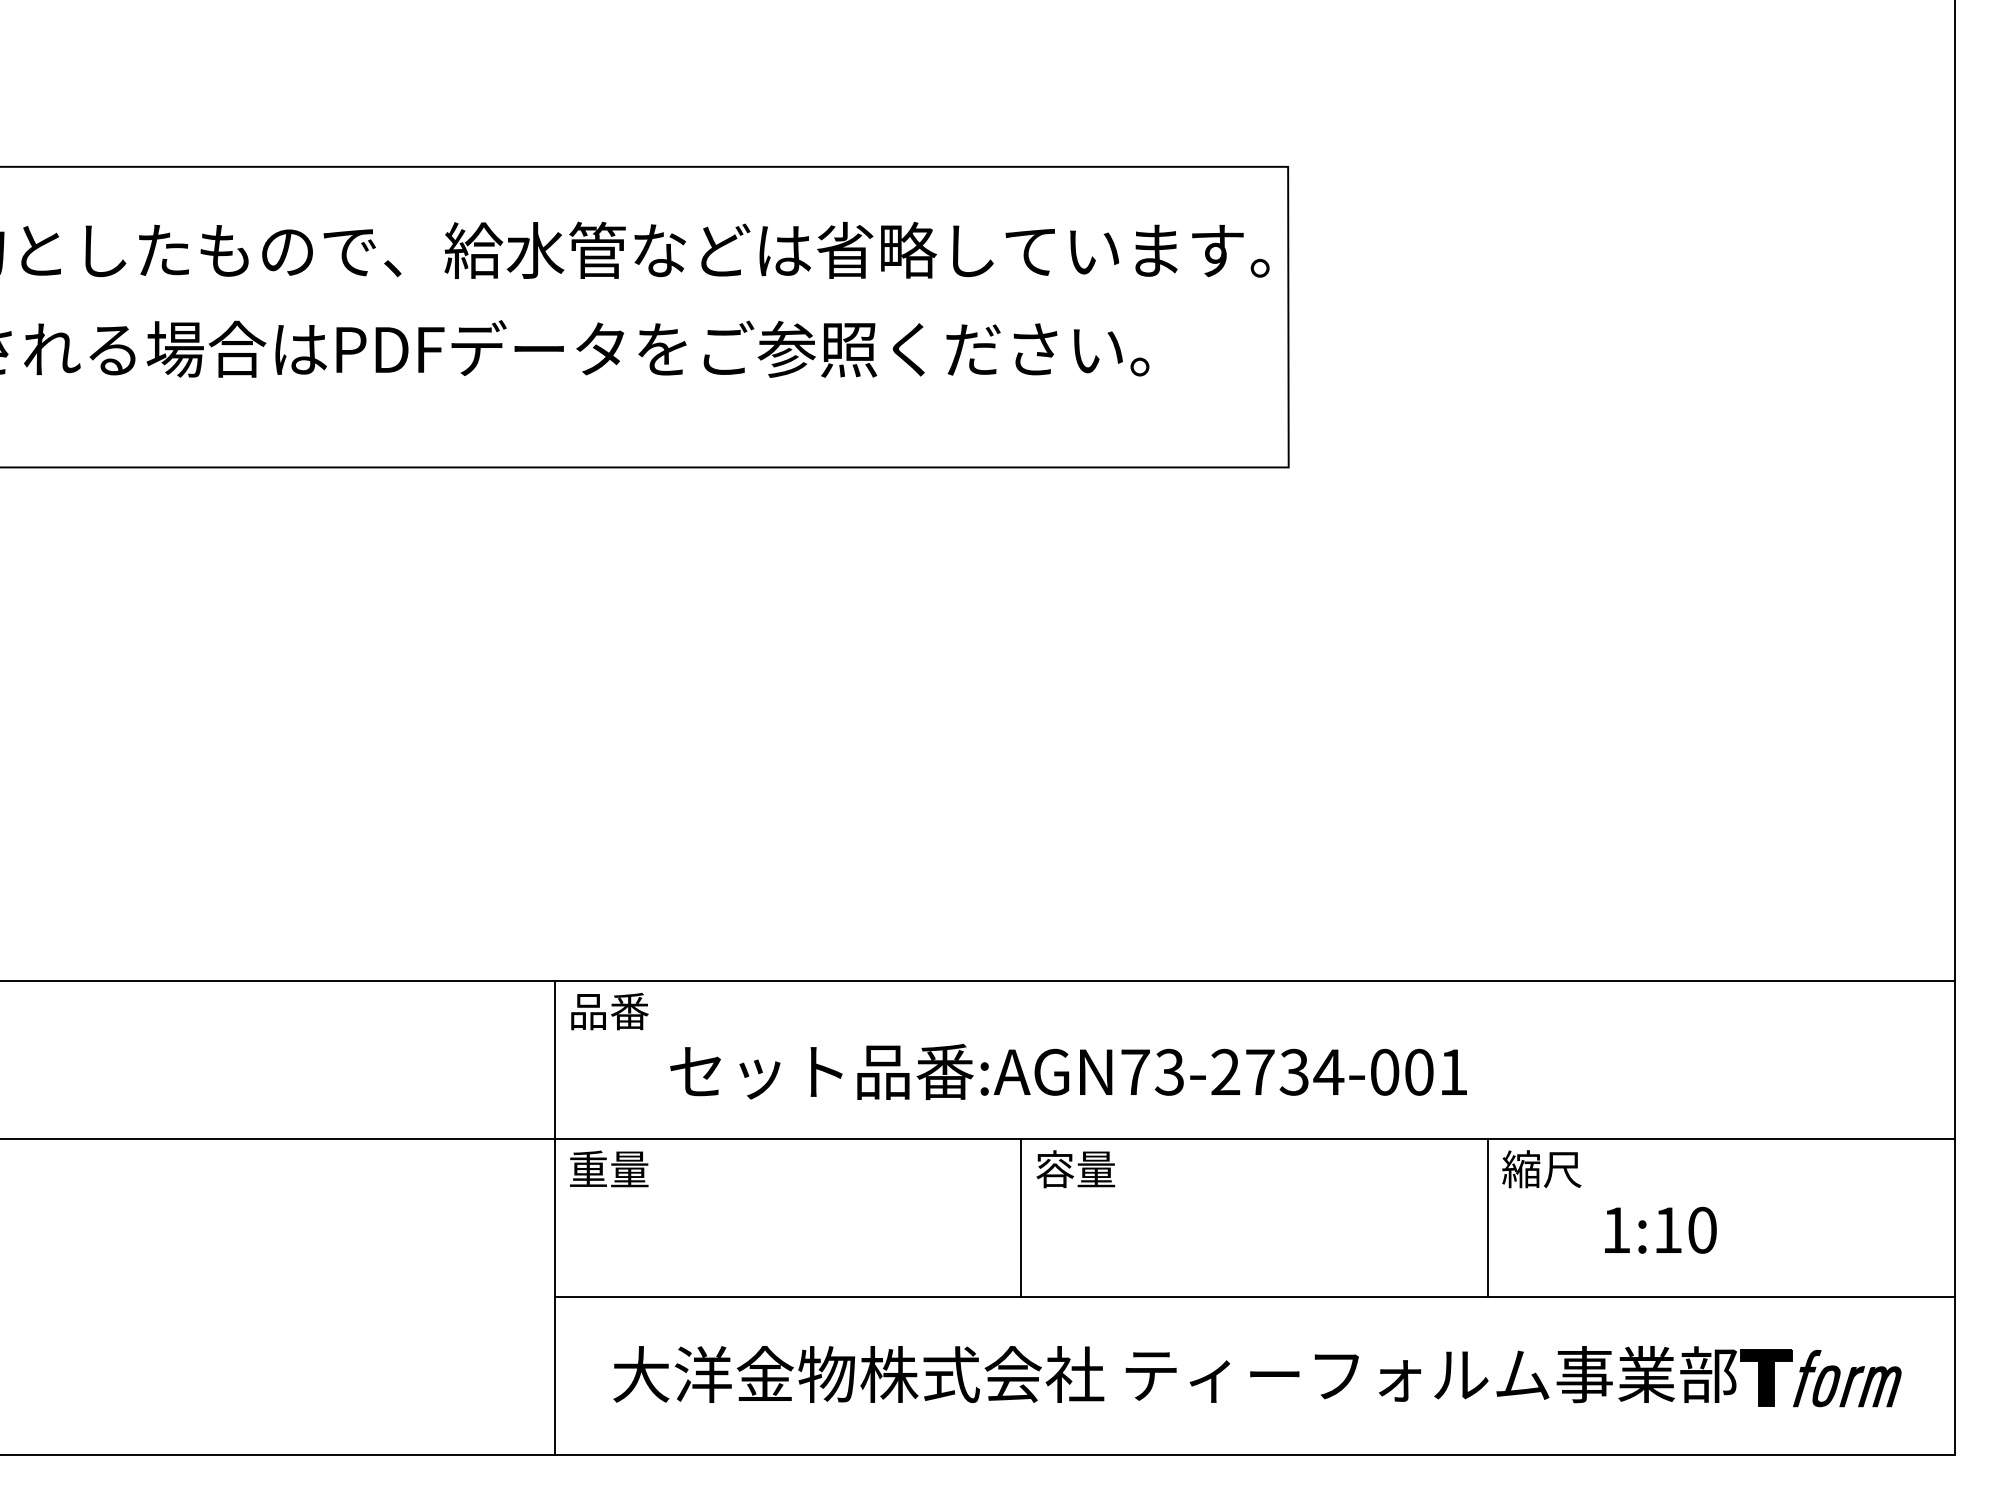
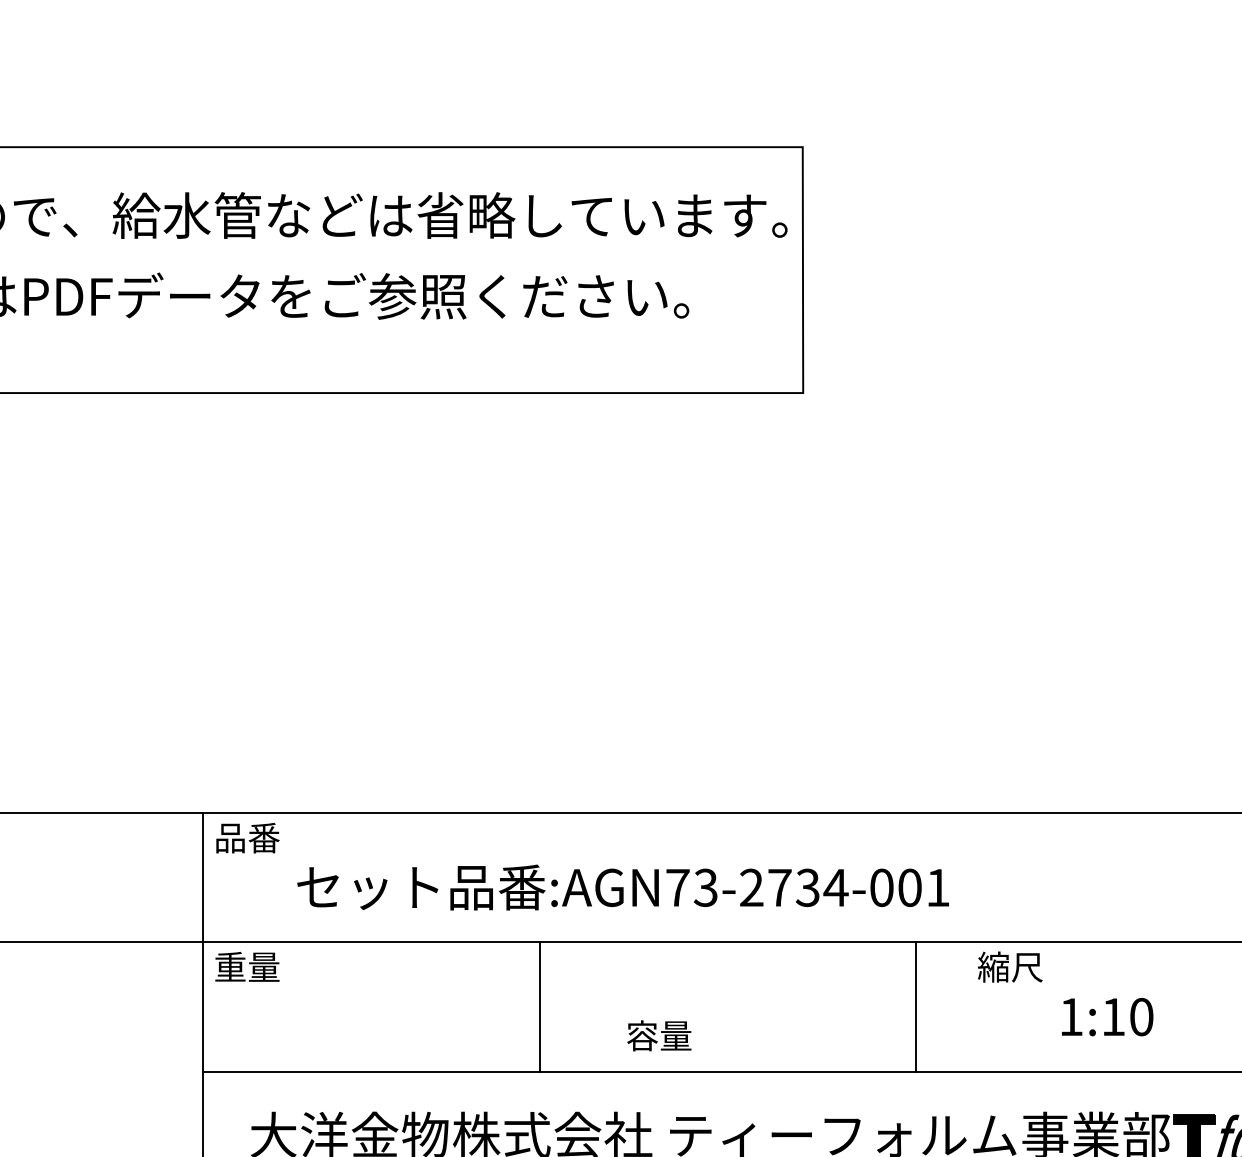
text: (1075, 1169) -> (659, 1036), moved
line: (1021, 1217) -> (540, 1006), moved
line: (1487, 1217) -> (915, 1006), moved

